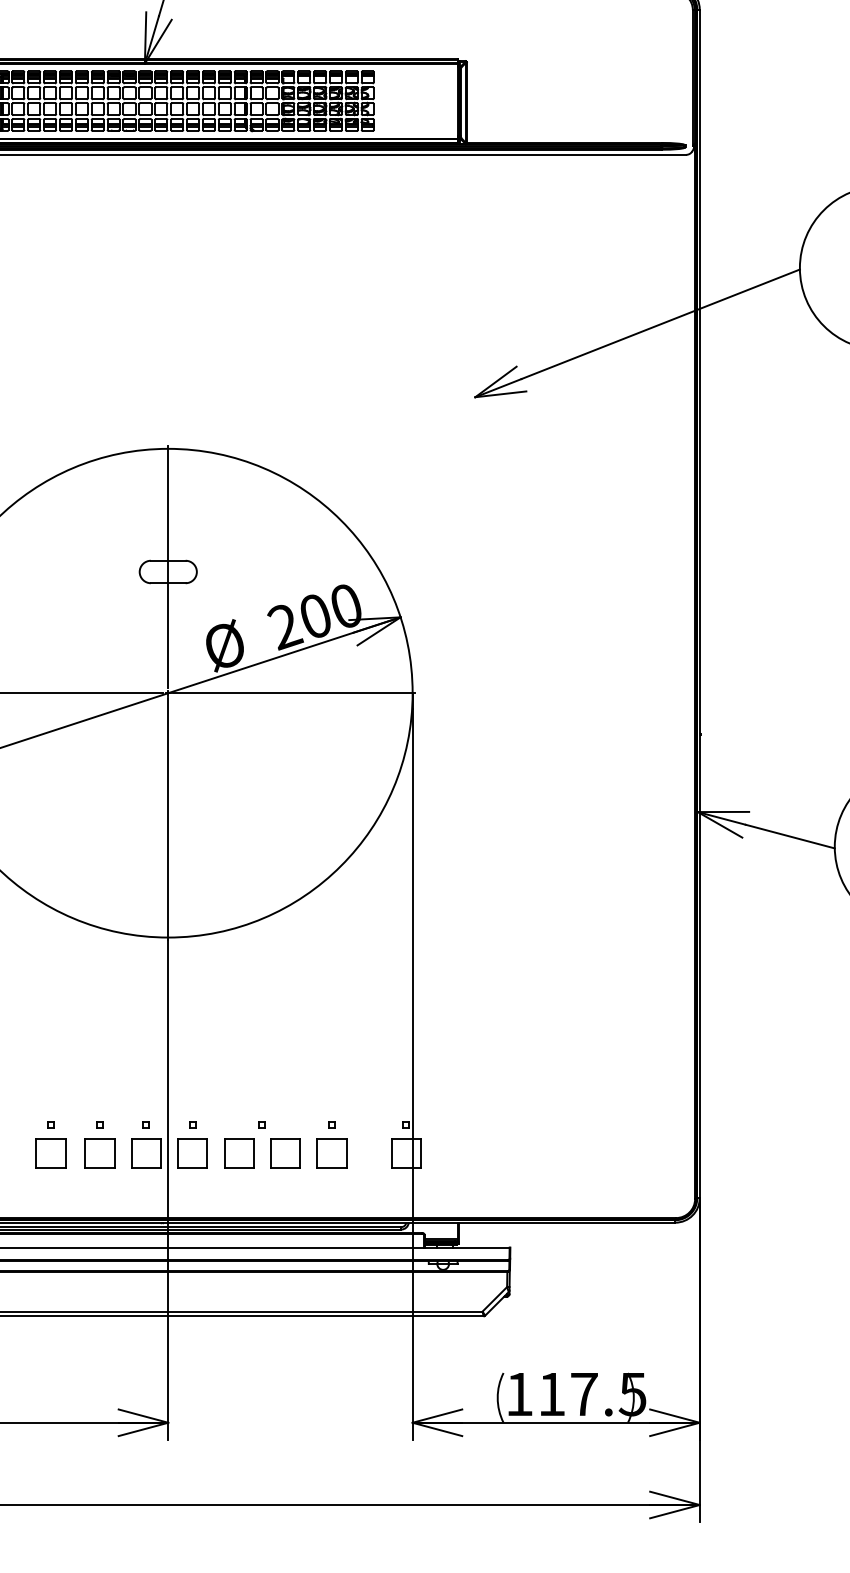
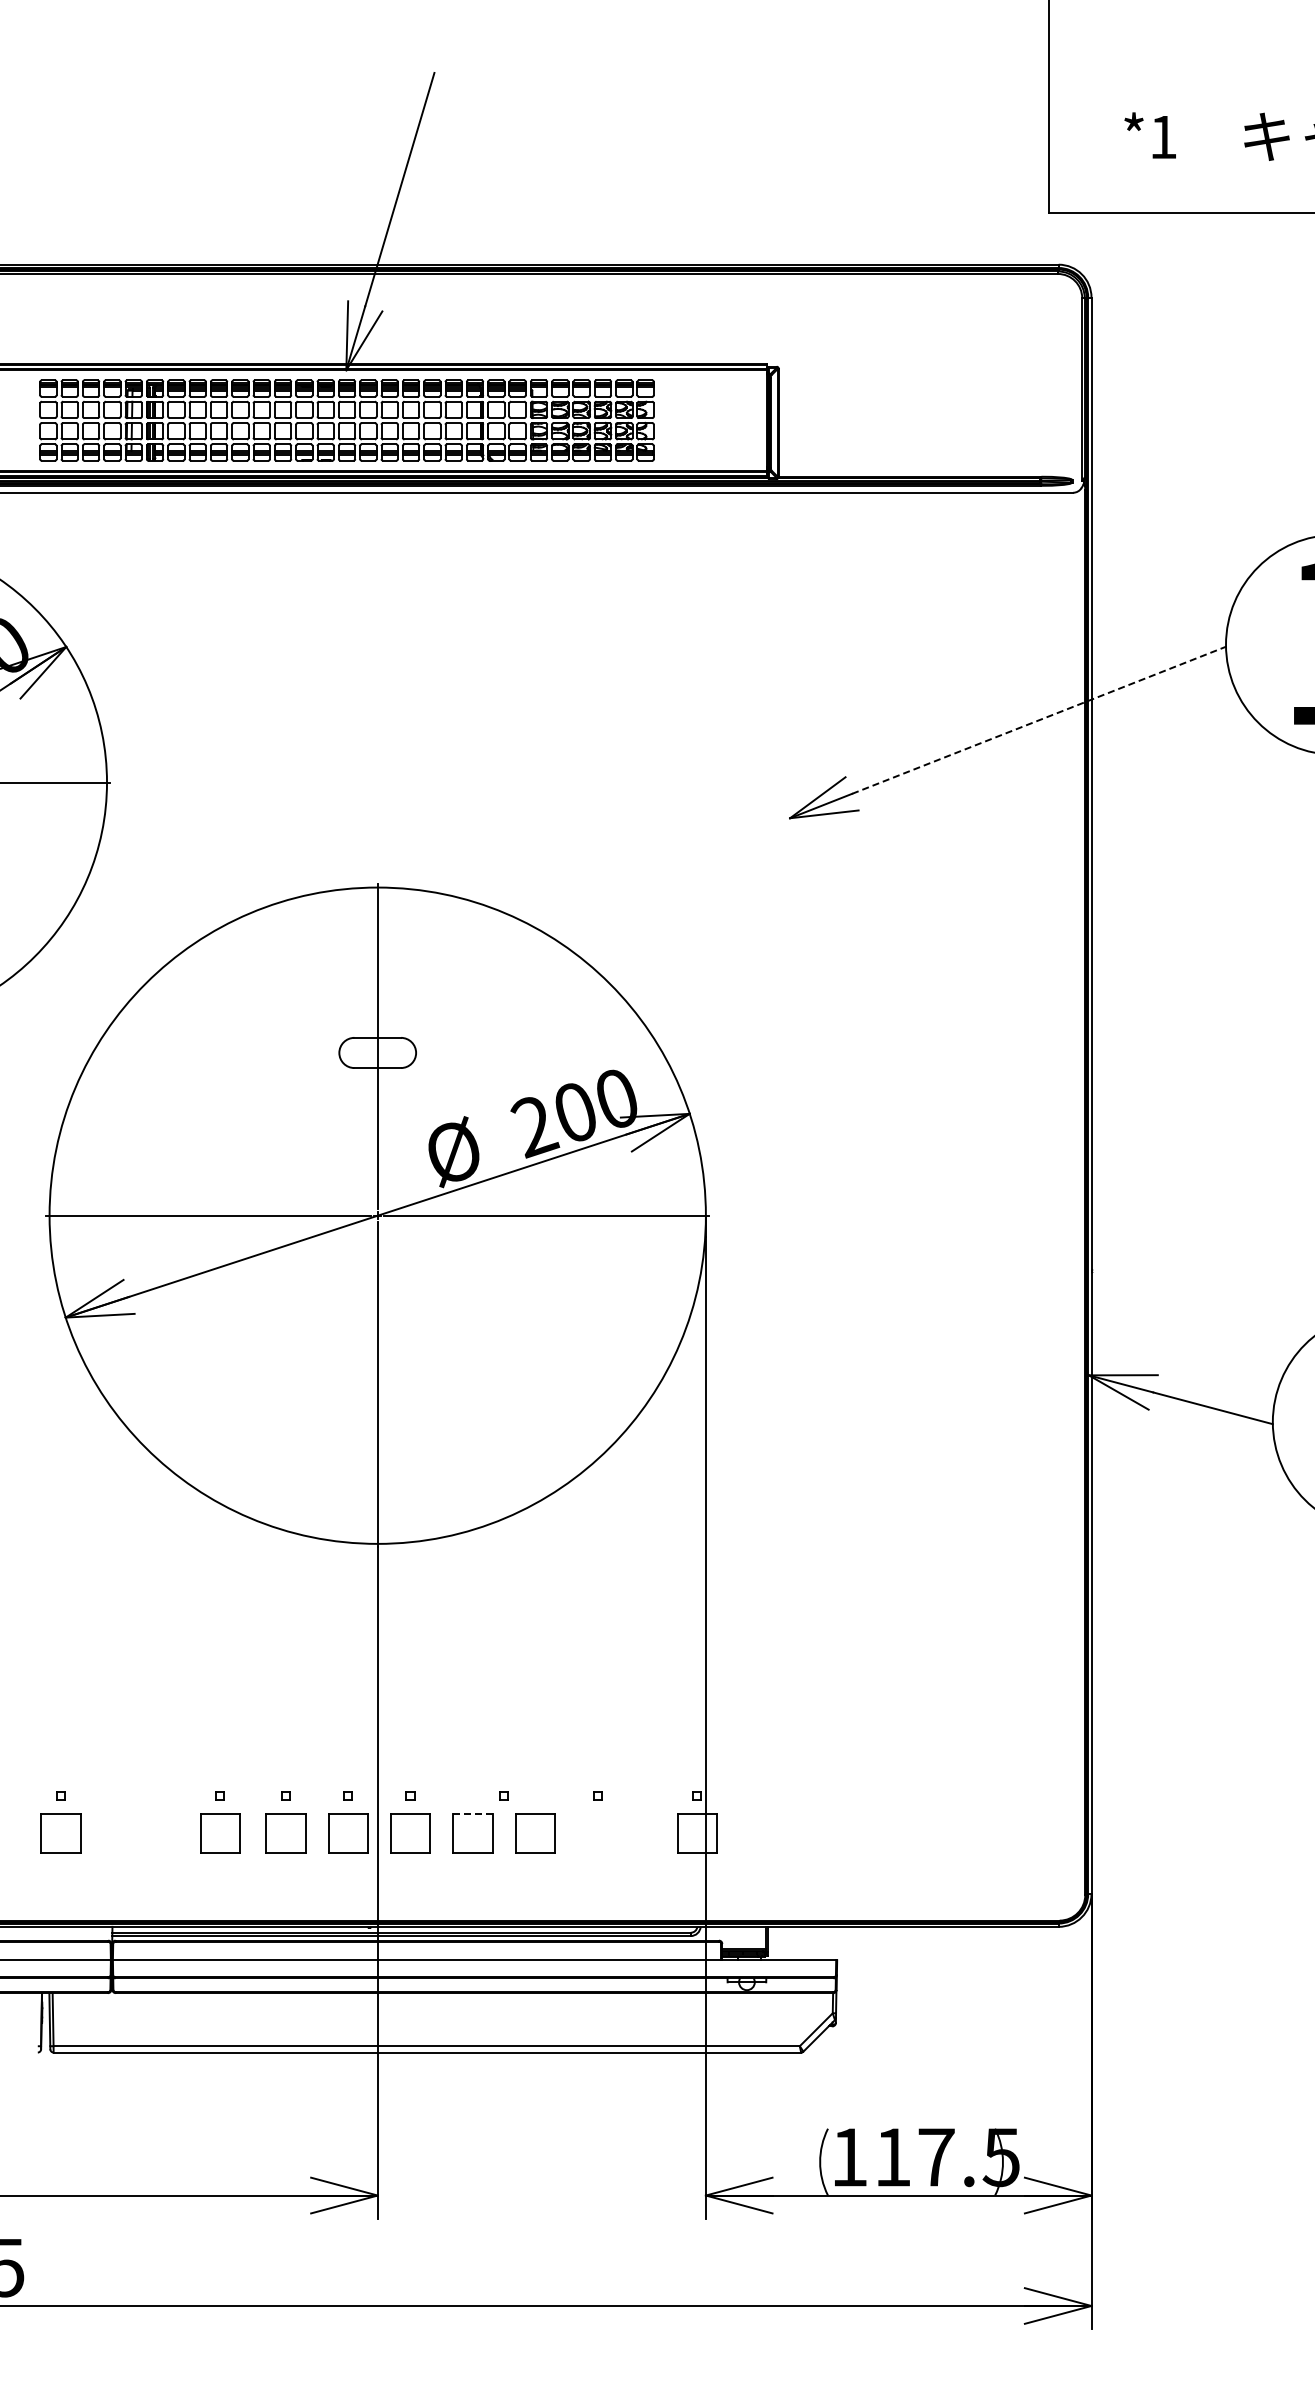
line: (661, 324) -> (1039, 720), solid -> dashed
line: (238, 1138) -> (472, 1813), solid -> dashed
part: (331, 1153) -> (597, 1833), removed

